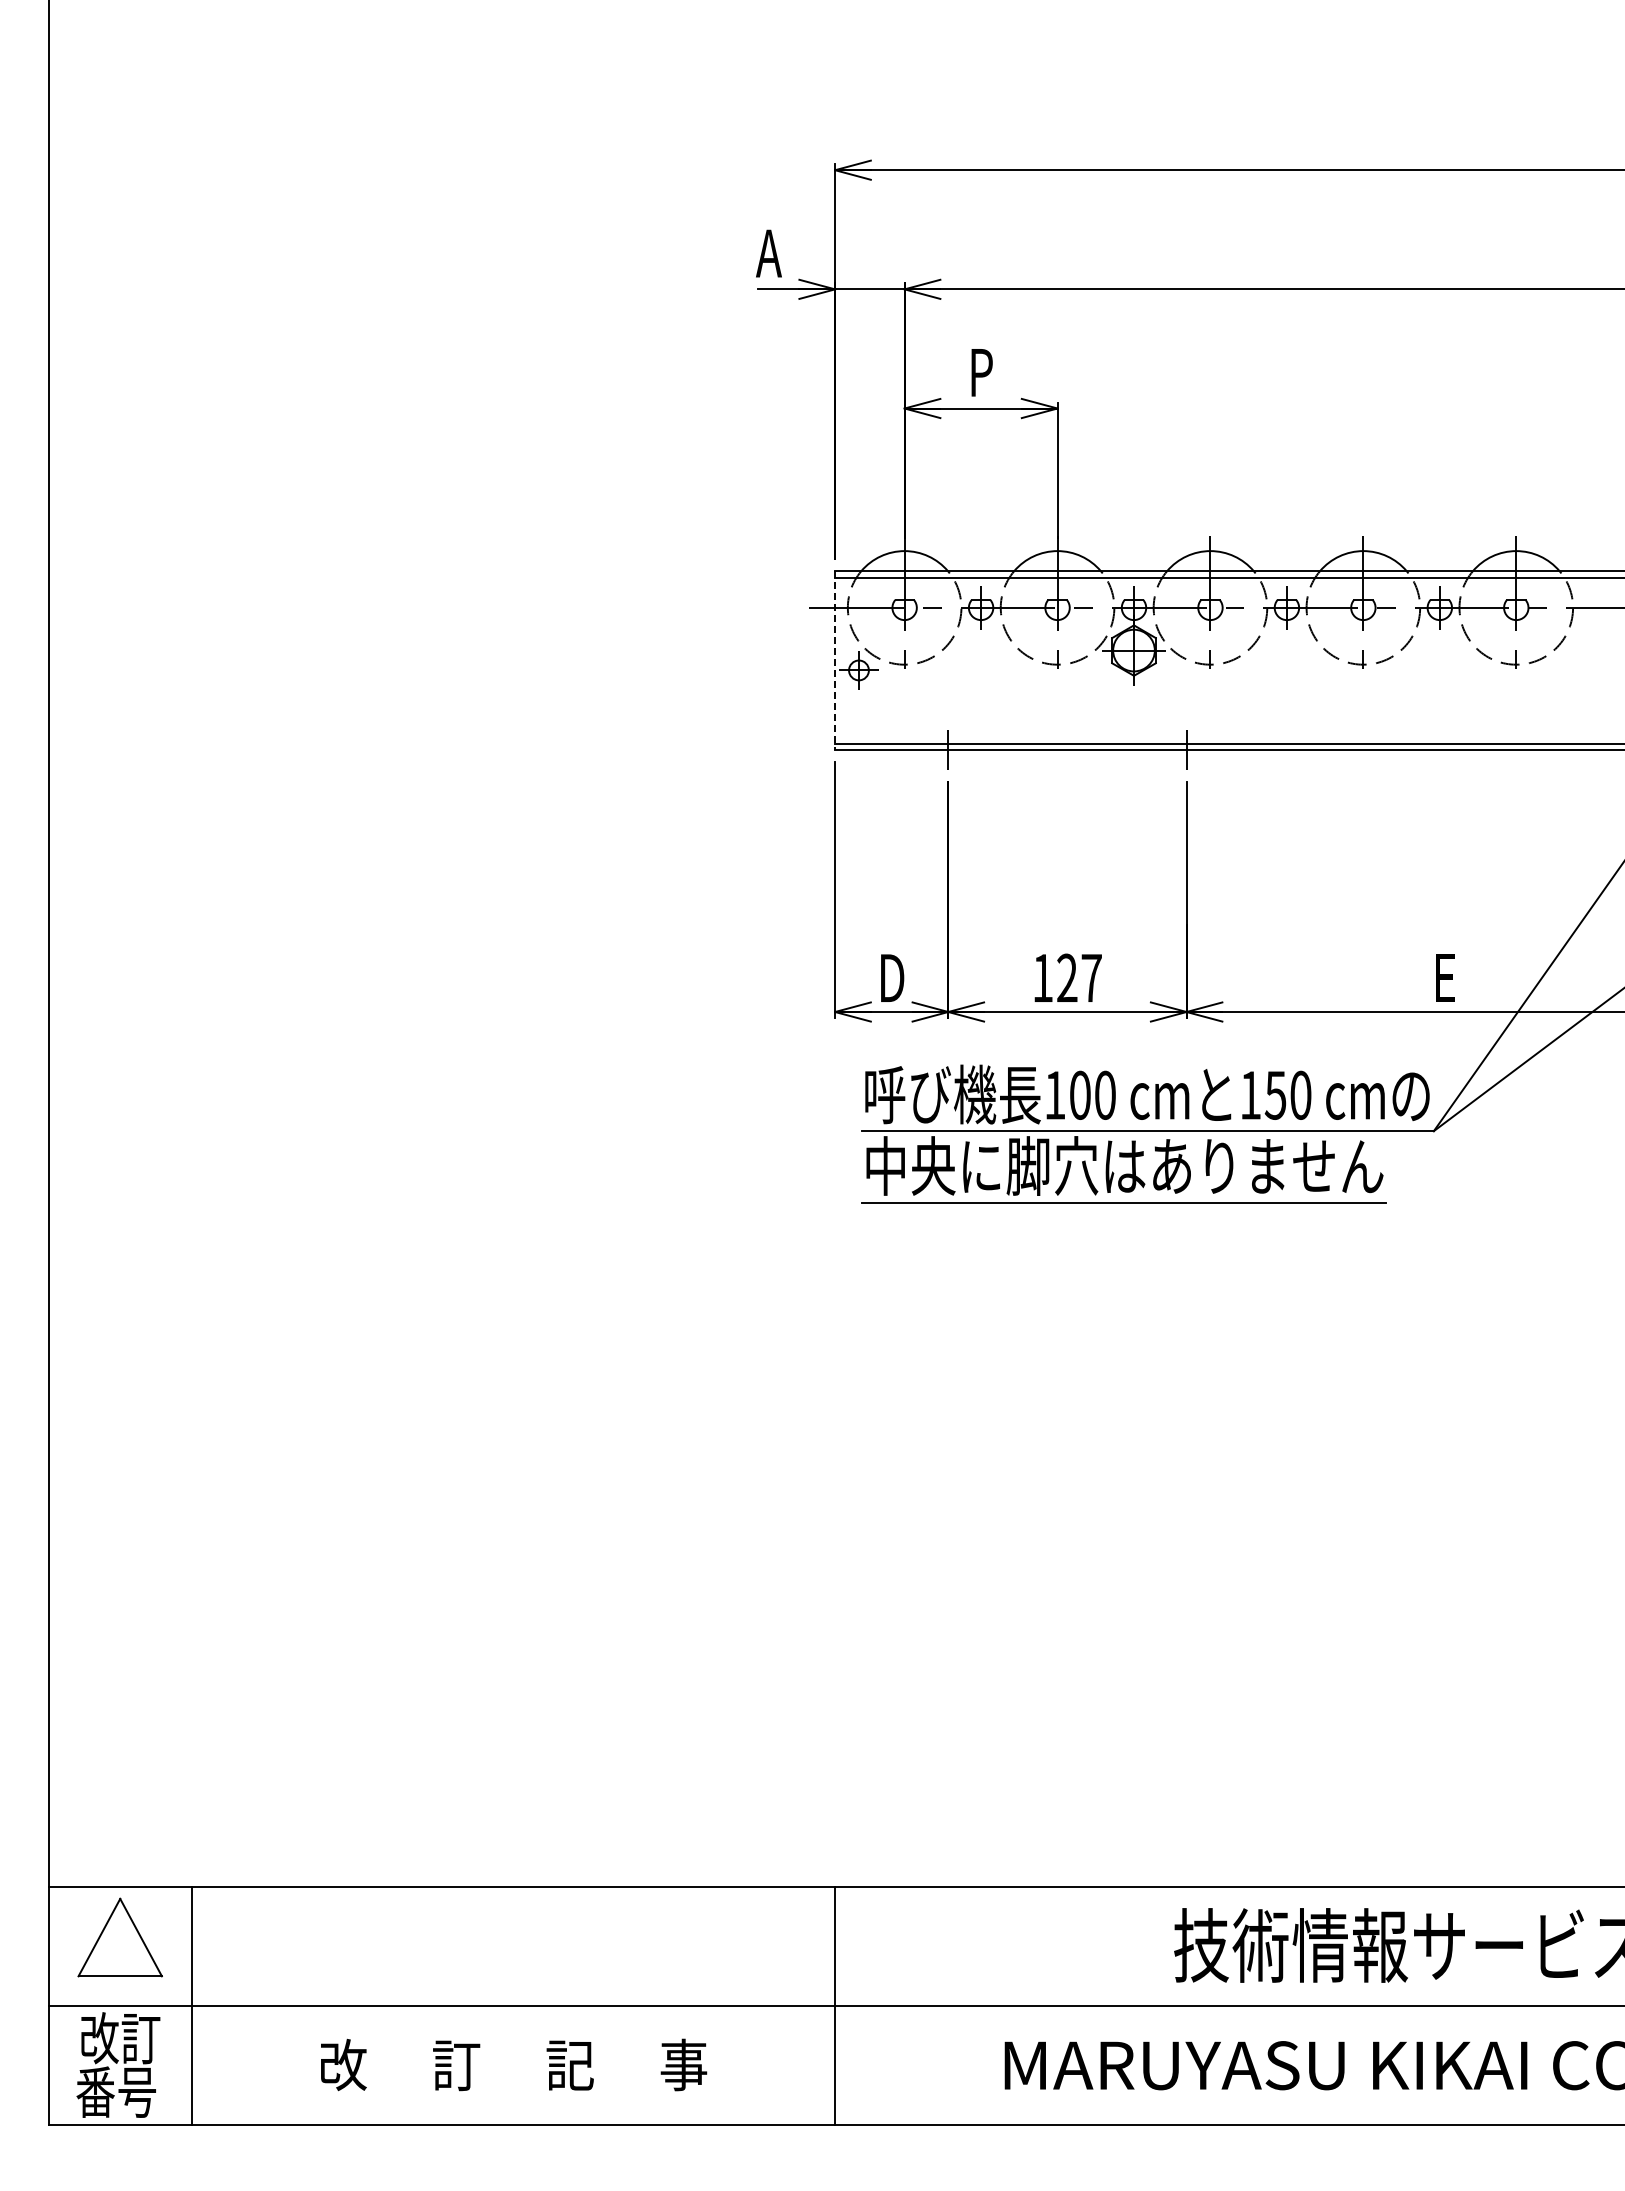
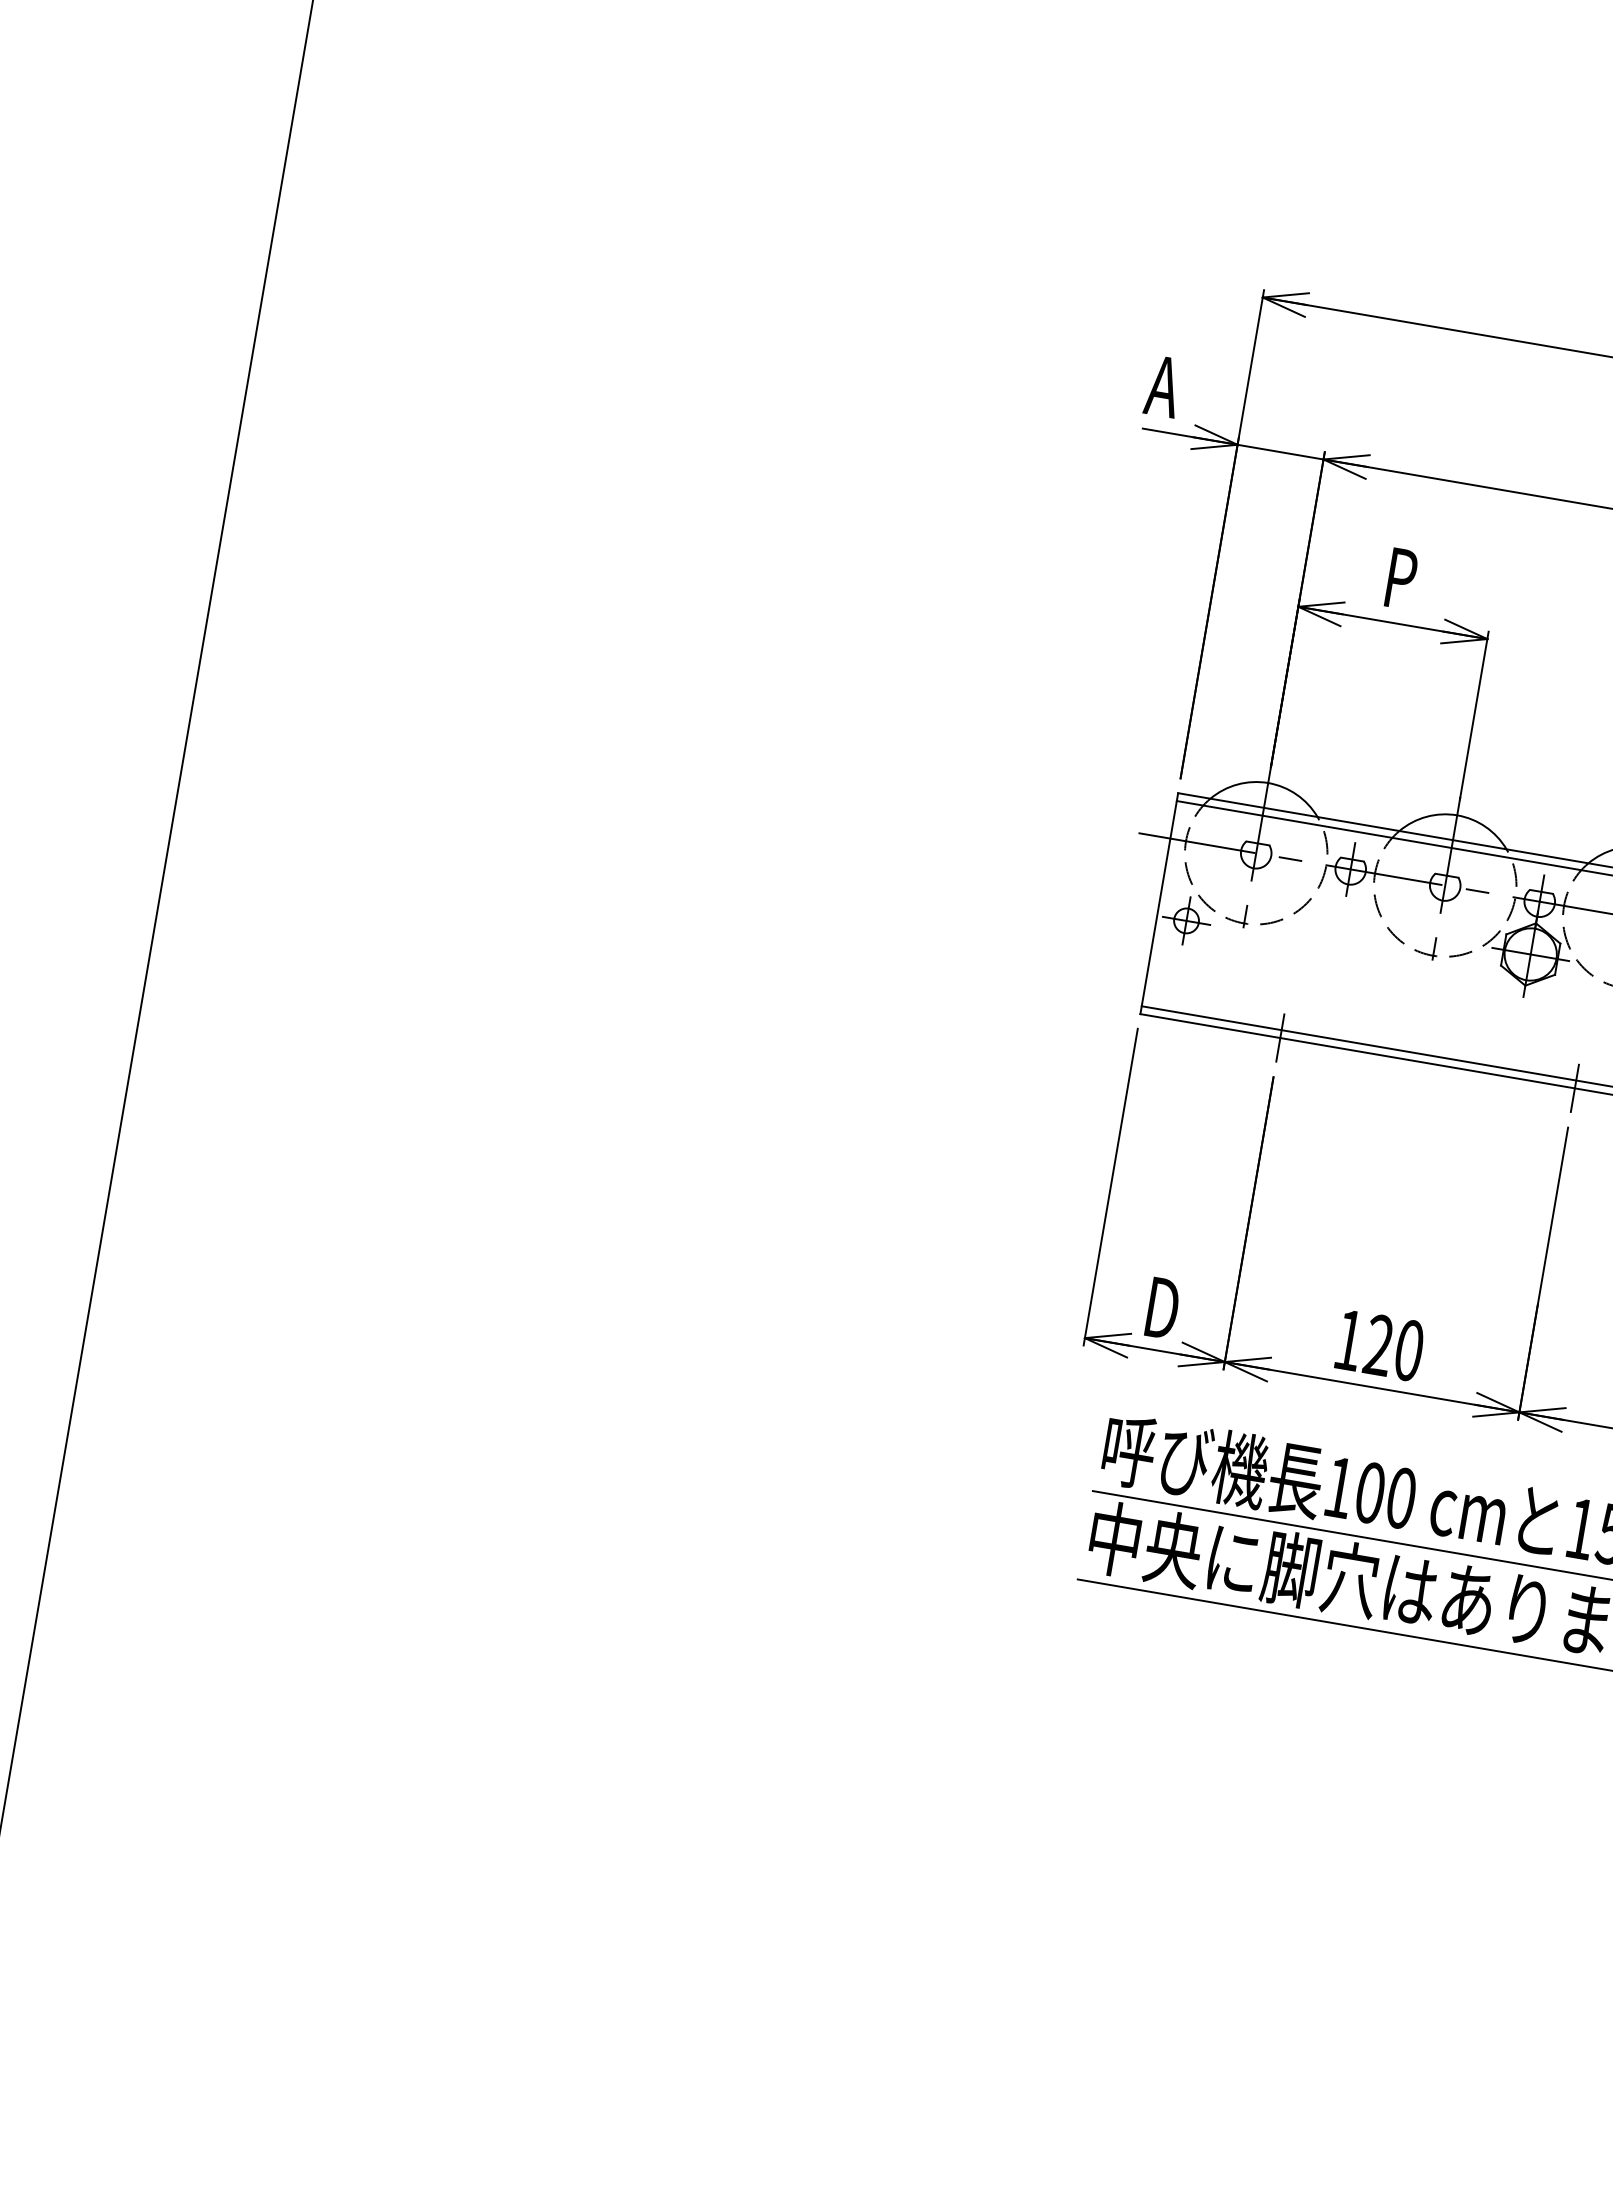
line: (835, 661) -> (1159, 904), dashed -> solid
text: (1091, 977) -> (1409, 1349), 127 -> 120

